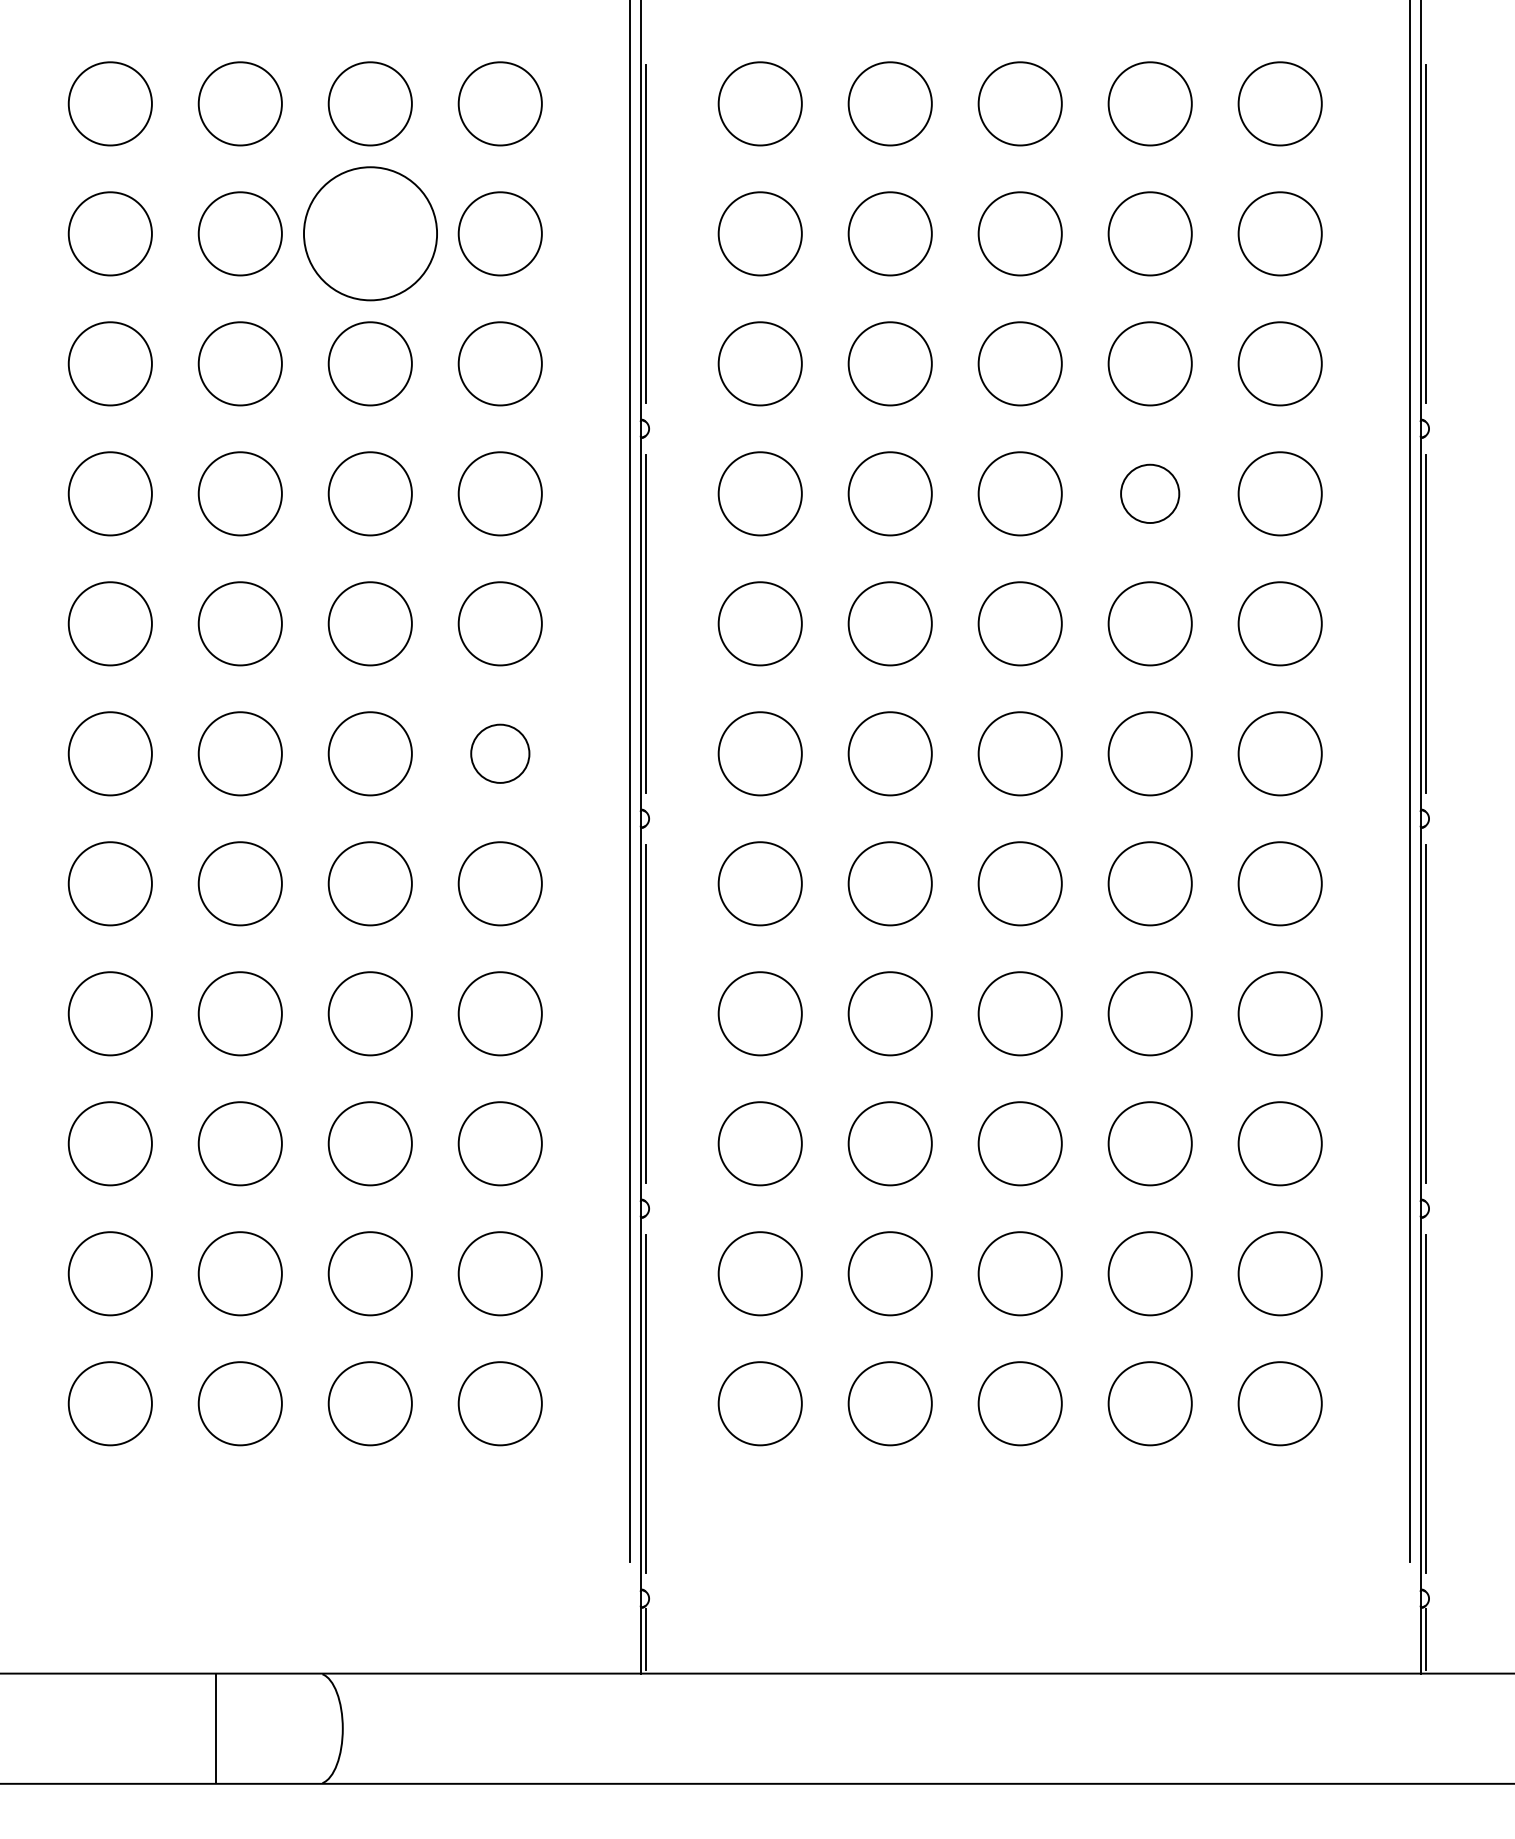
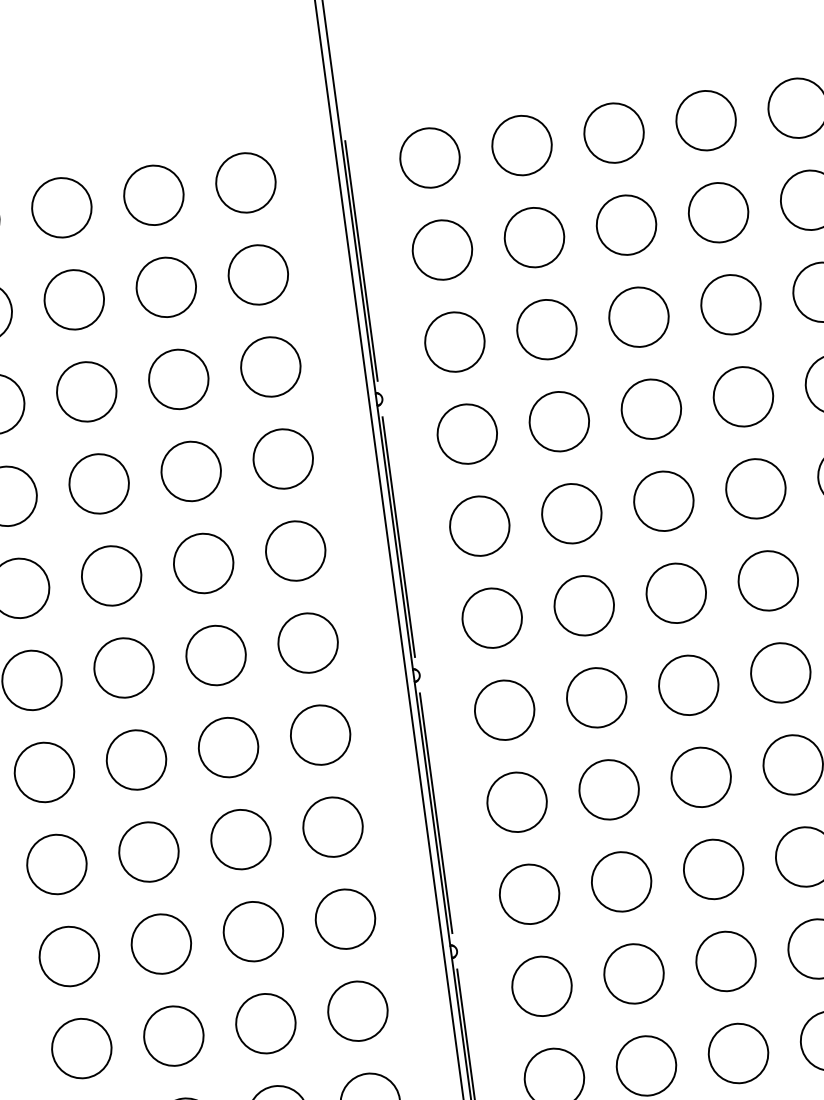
circle: (369, 233) -> (165, 287), size x0.62
circle: (1149, 493) -> (742, 396), size x1.43
circle: (499, 753) -> (307, 642), size x1.43

